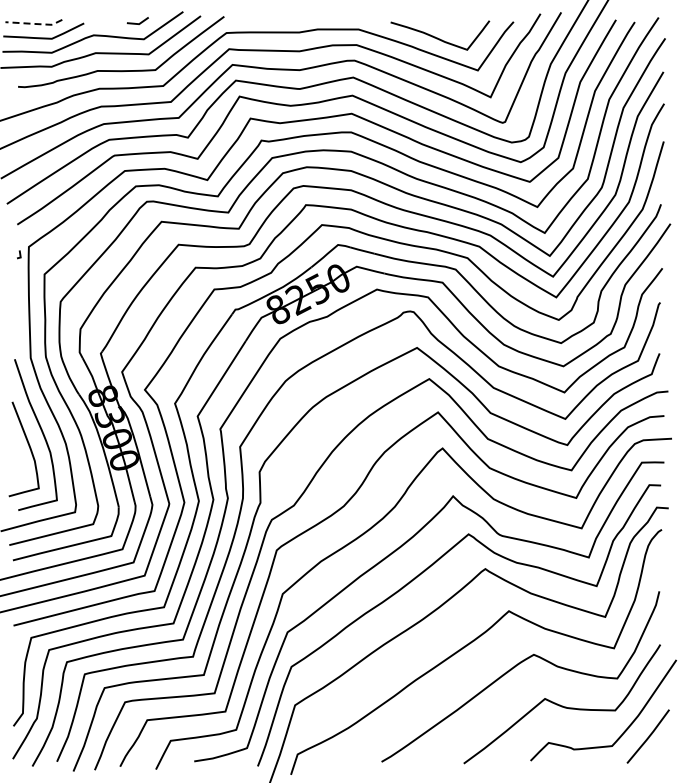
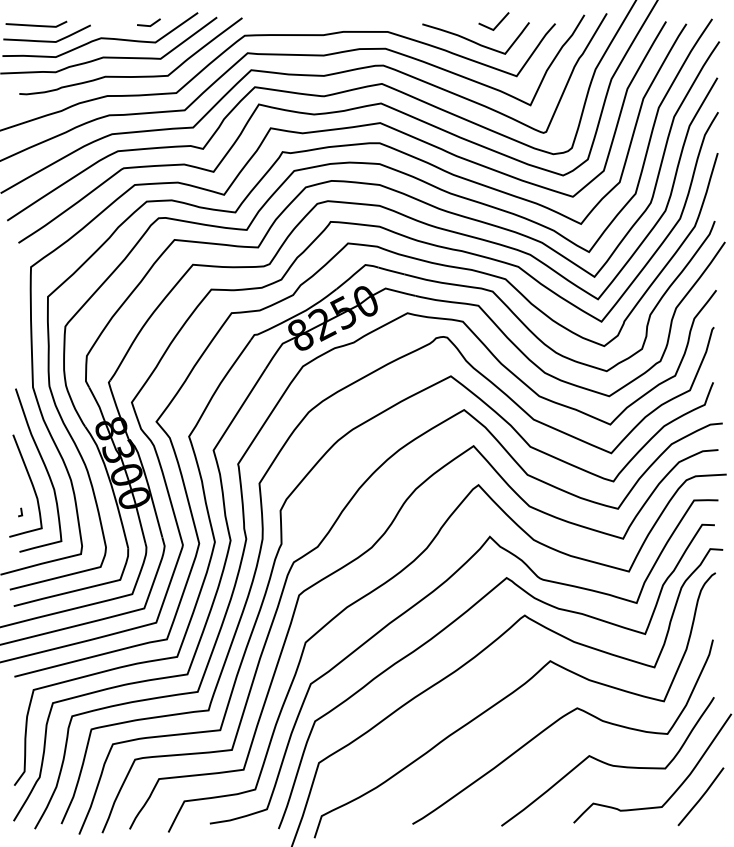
line: (459, 22) -> (496, 24), added
line: (34, 23) -> (37, 25), dashed -> solid
line: (19, 254) -> (20, 512), moved

